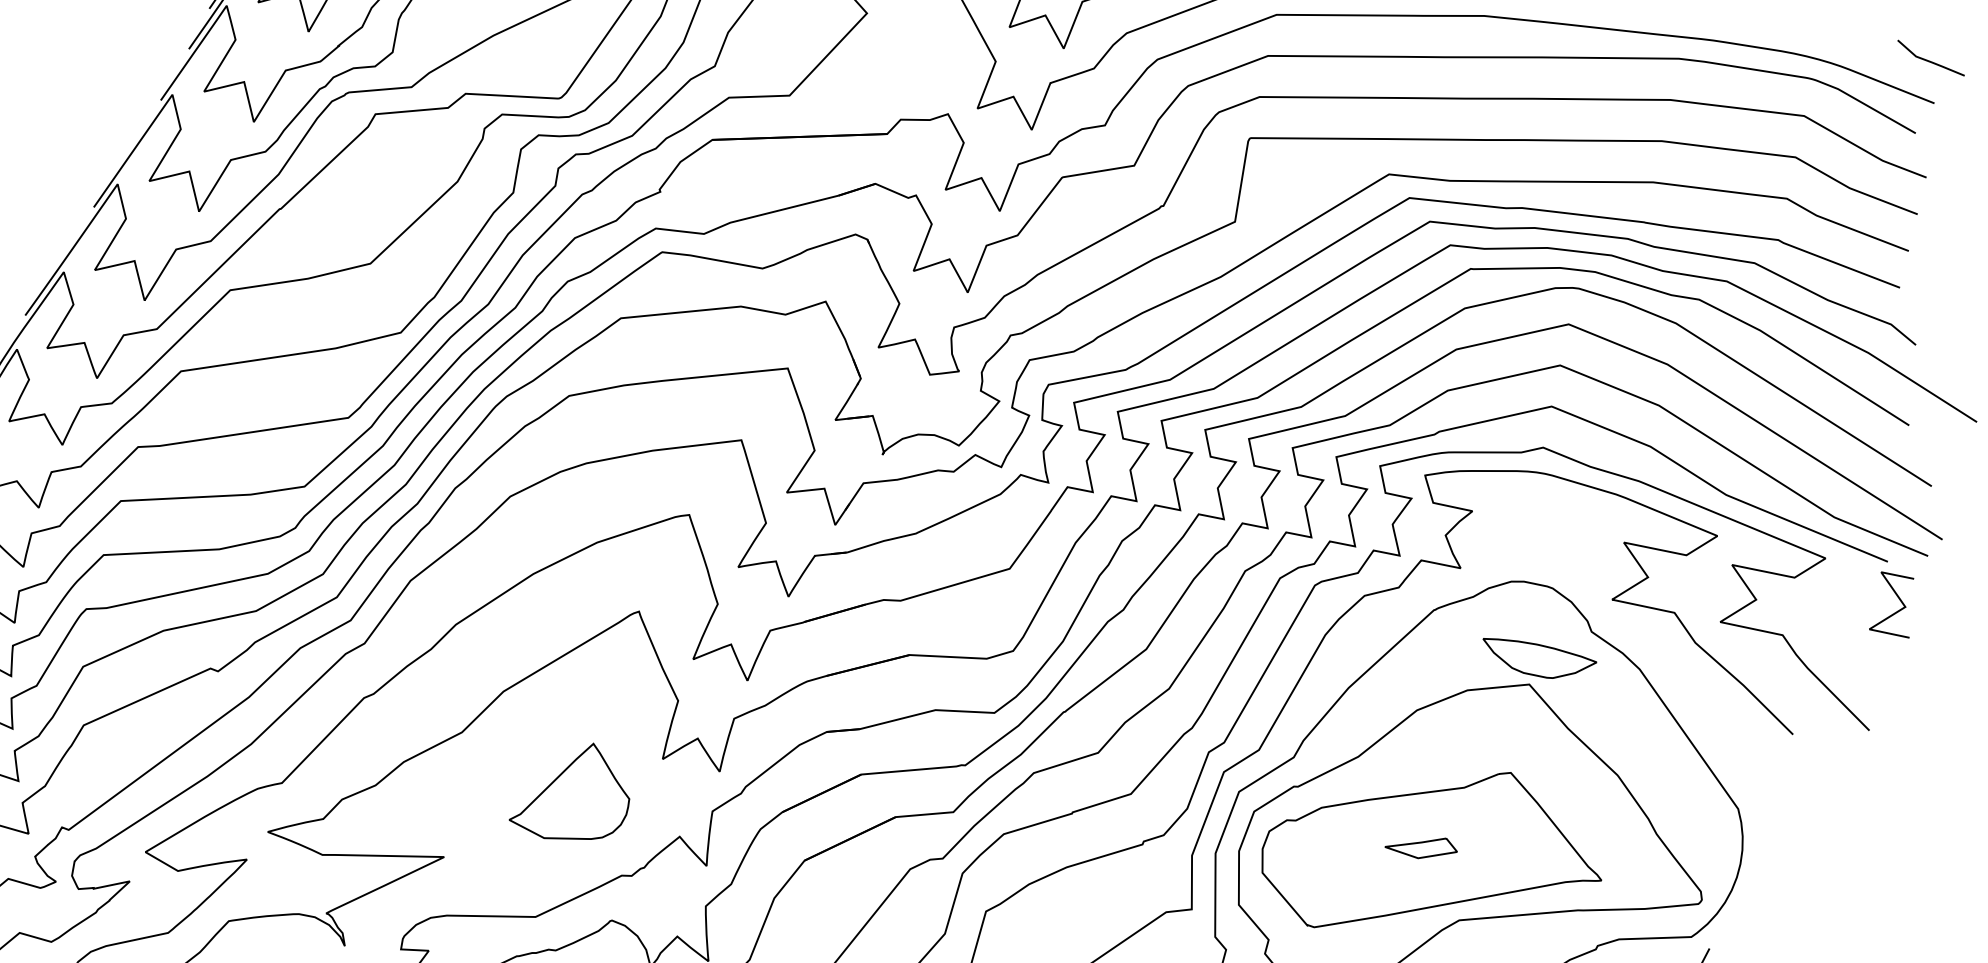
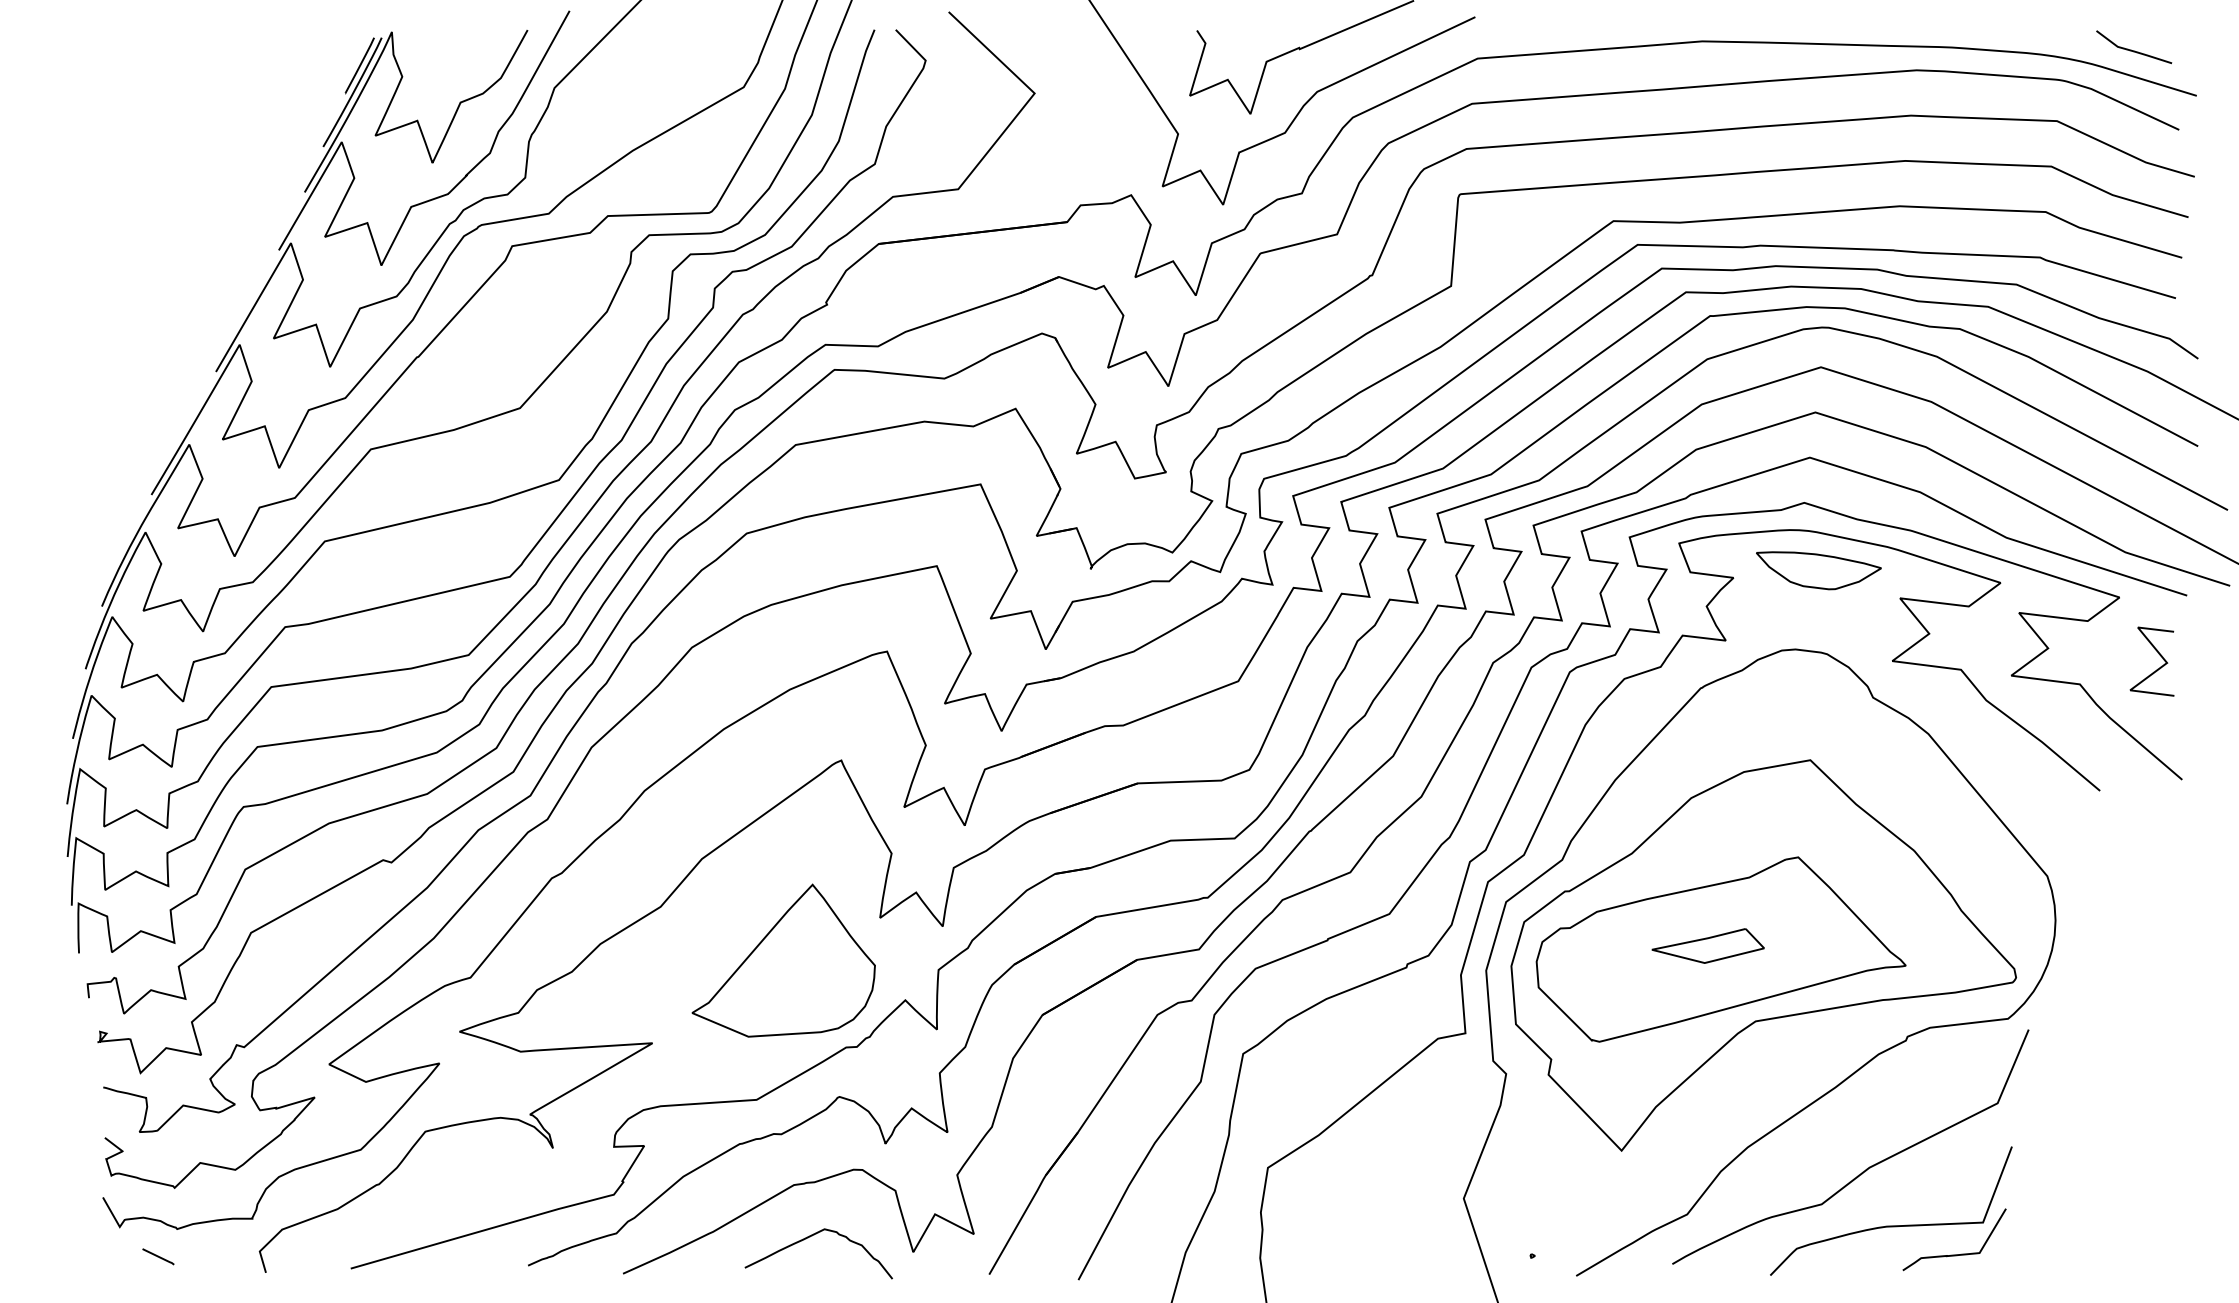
curve: (1931, 61) -> (2134, 50), moved
curve: (1896, 611) -> (2157, 668), moved
part: (1538, 659) -> (1818, 570), moved
part: (570, 790) -> (783, 960), size x1.43
part: (1420, 846) -> (1707, 945), size x1.43

